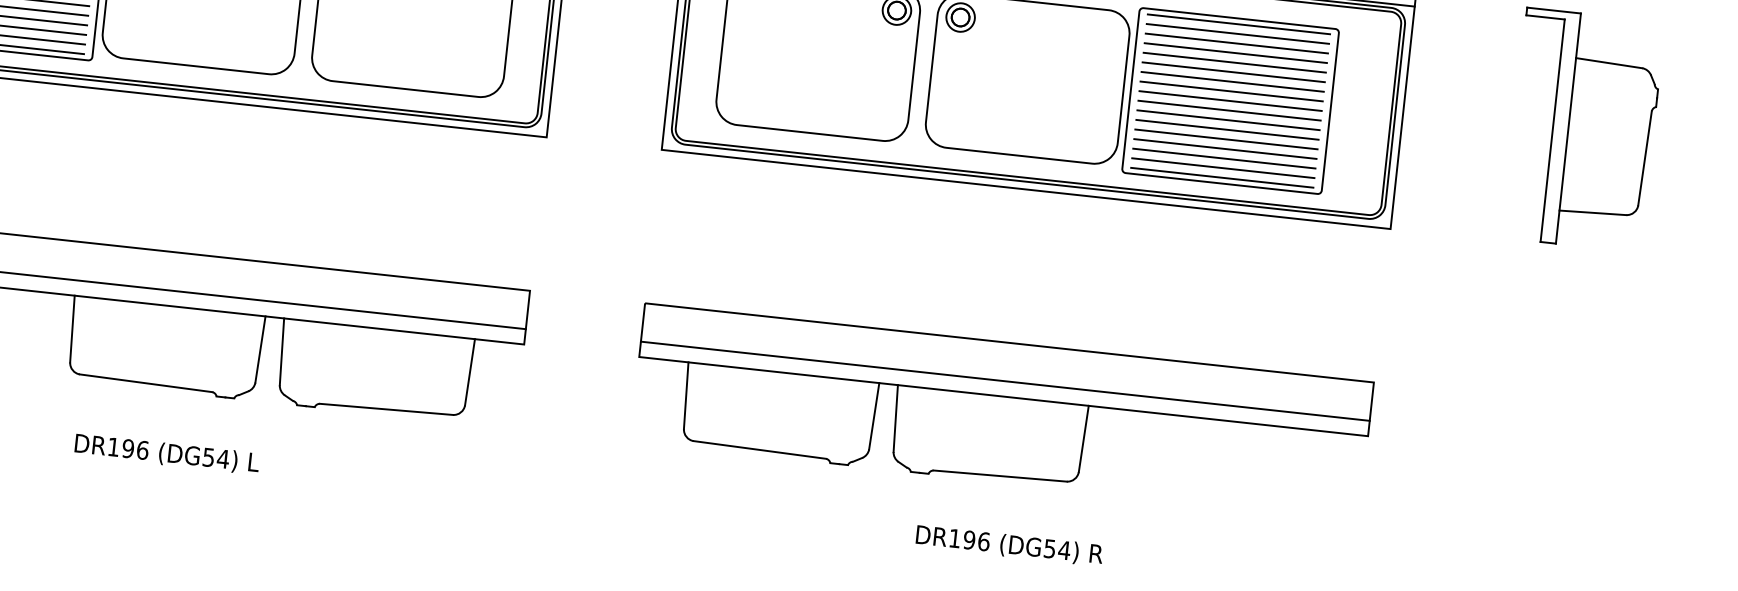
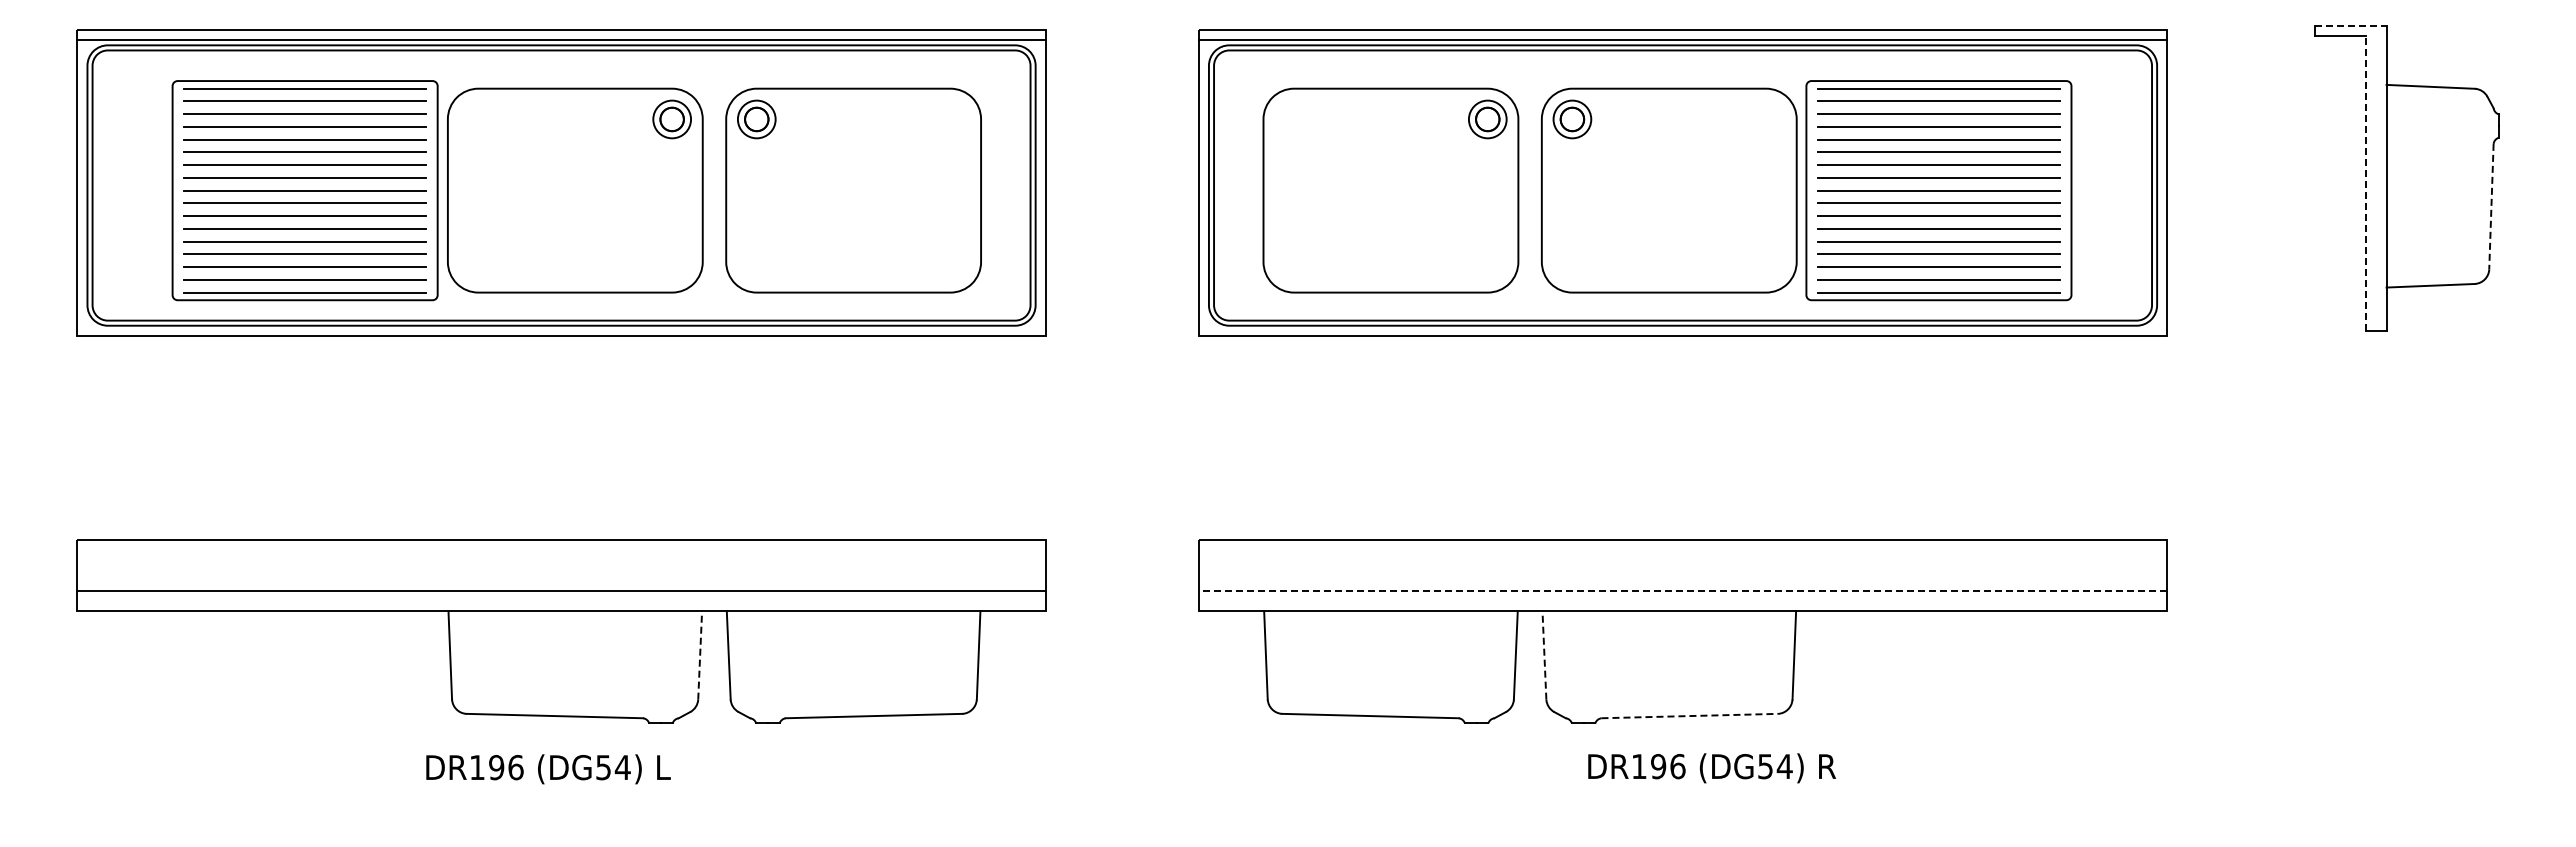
line: (1553, 10) -> (2350, 25), solid -> dashed
line: (1552, 130) -> (2366, 183), solid -> dashed
line: (1645, 158) -> (2491, 206), solid -> dashed
line: (260, 348) -> (700, 654), solid -> dashed
line: (1004, 380) -> (1682, 590), solid -> dashed
line: (895, 417) -> (1544, 654), solid -> dashed
text: (167, 454) -> (548, 769), moved
line: (1000, 476) -> (1690, 716), solid -> dashed
text: (1009, 545) -> (1711, 768), moved

